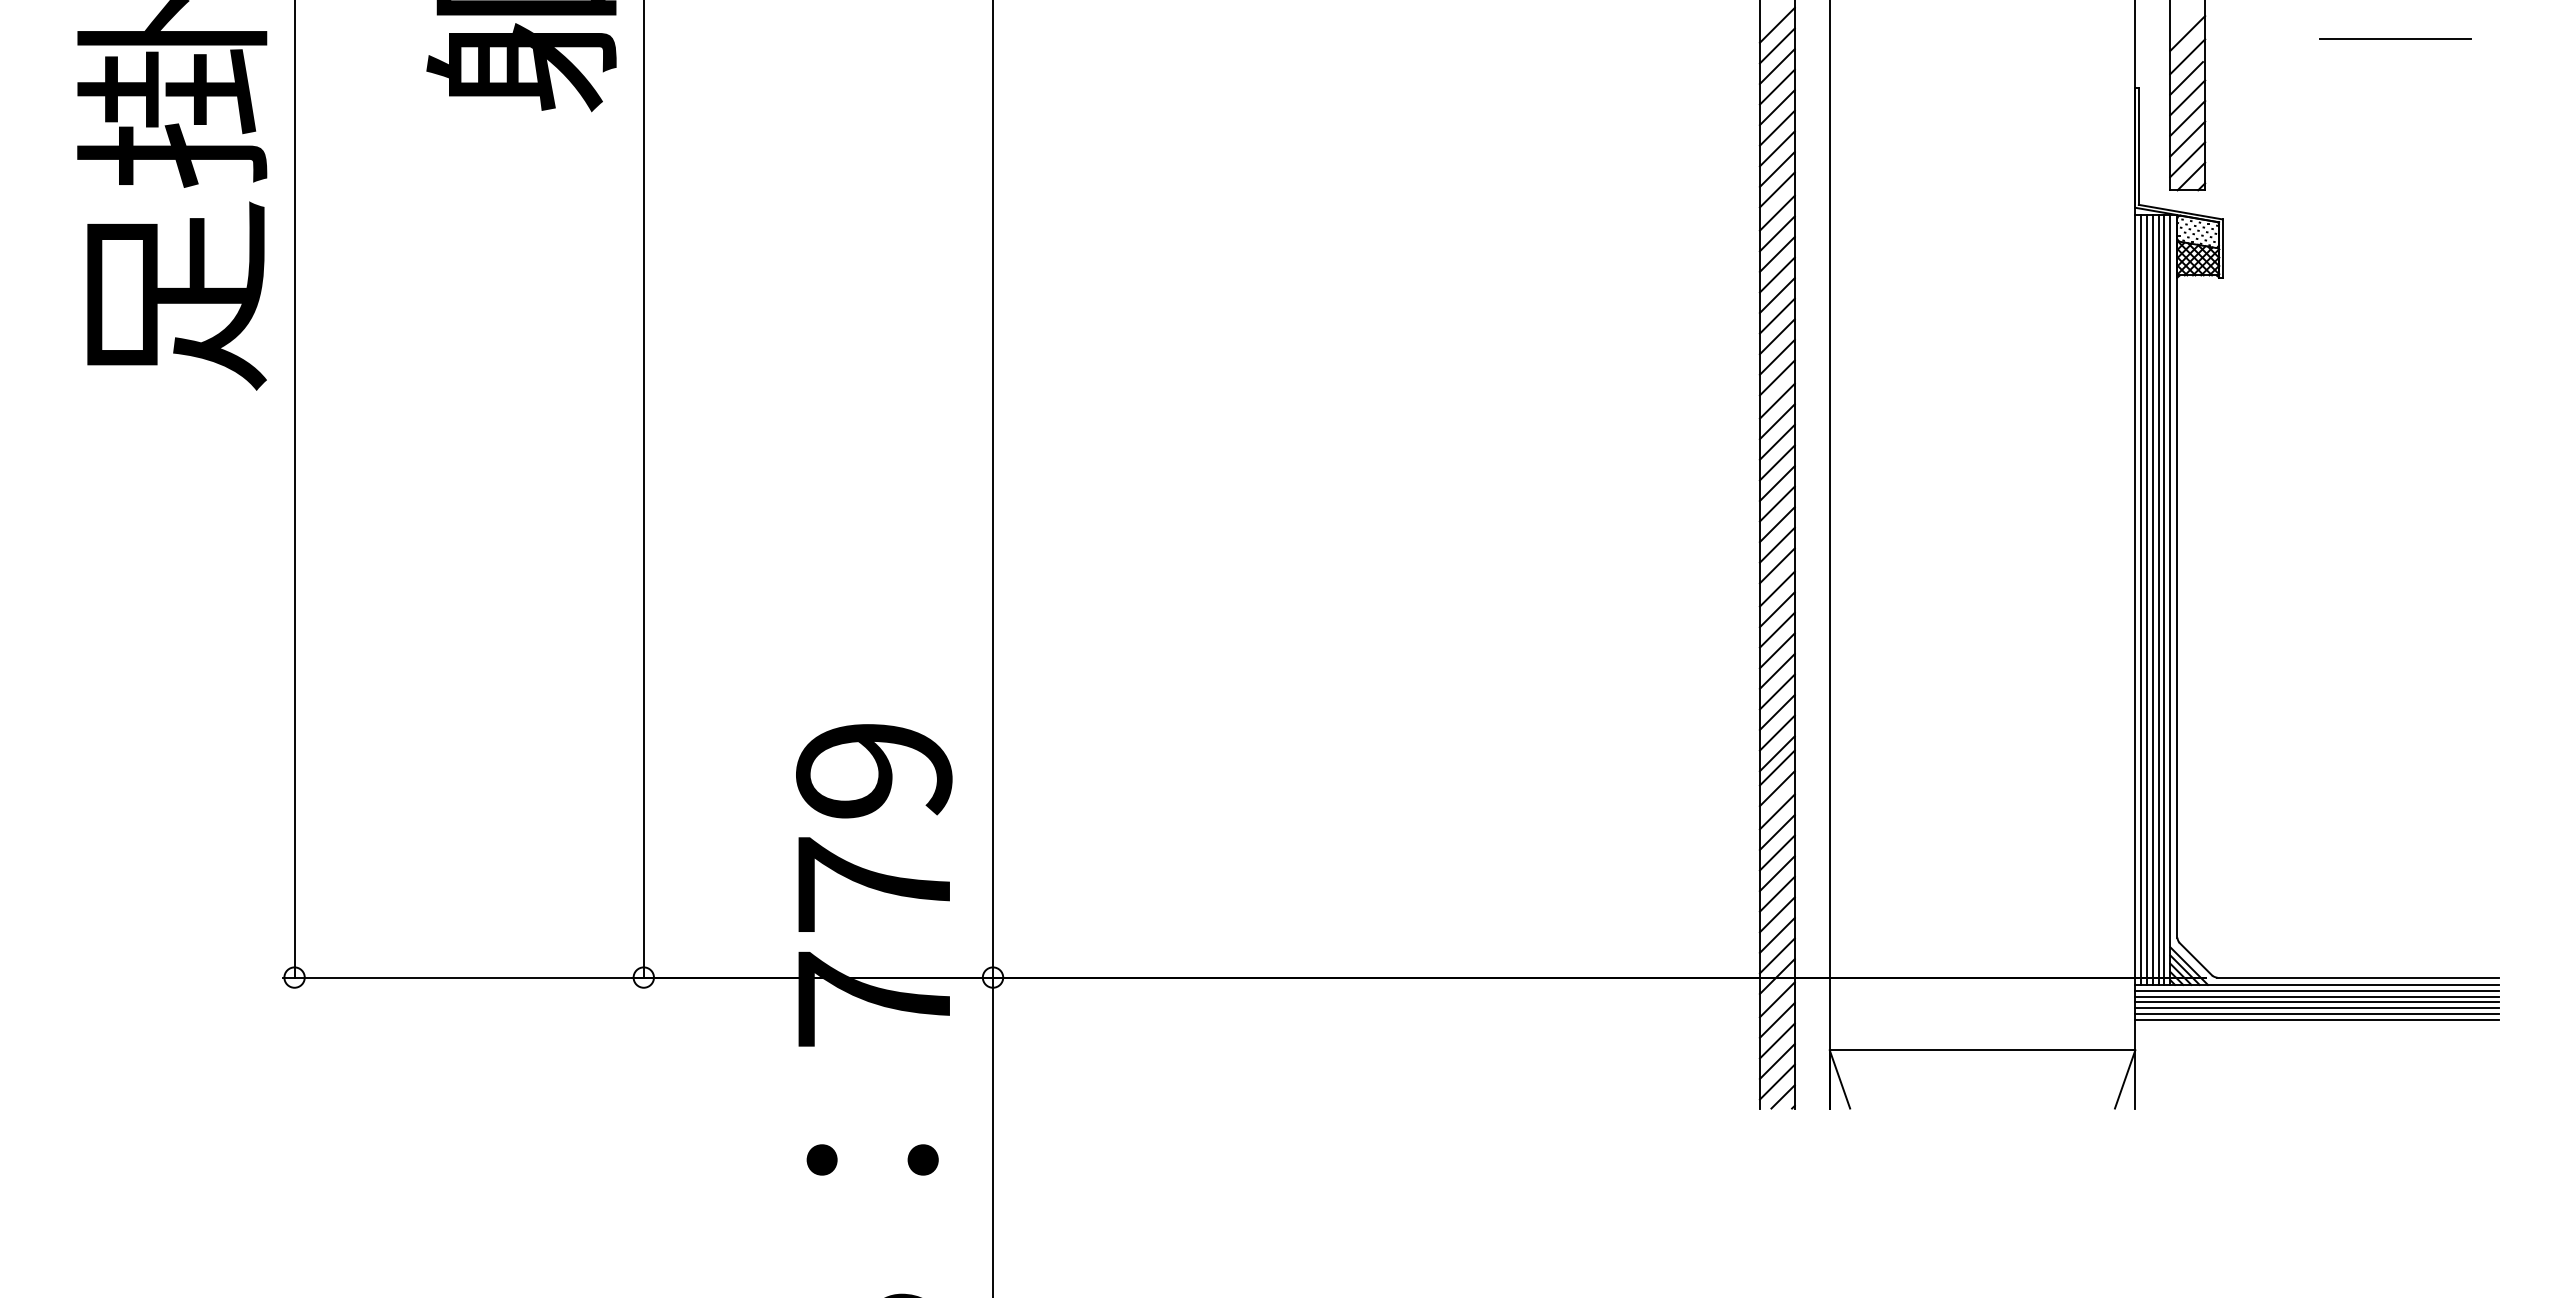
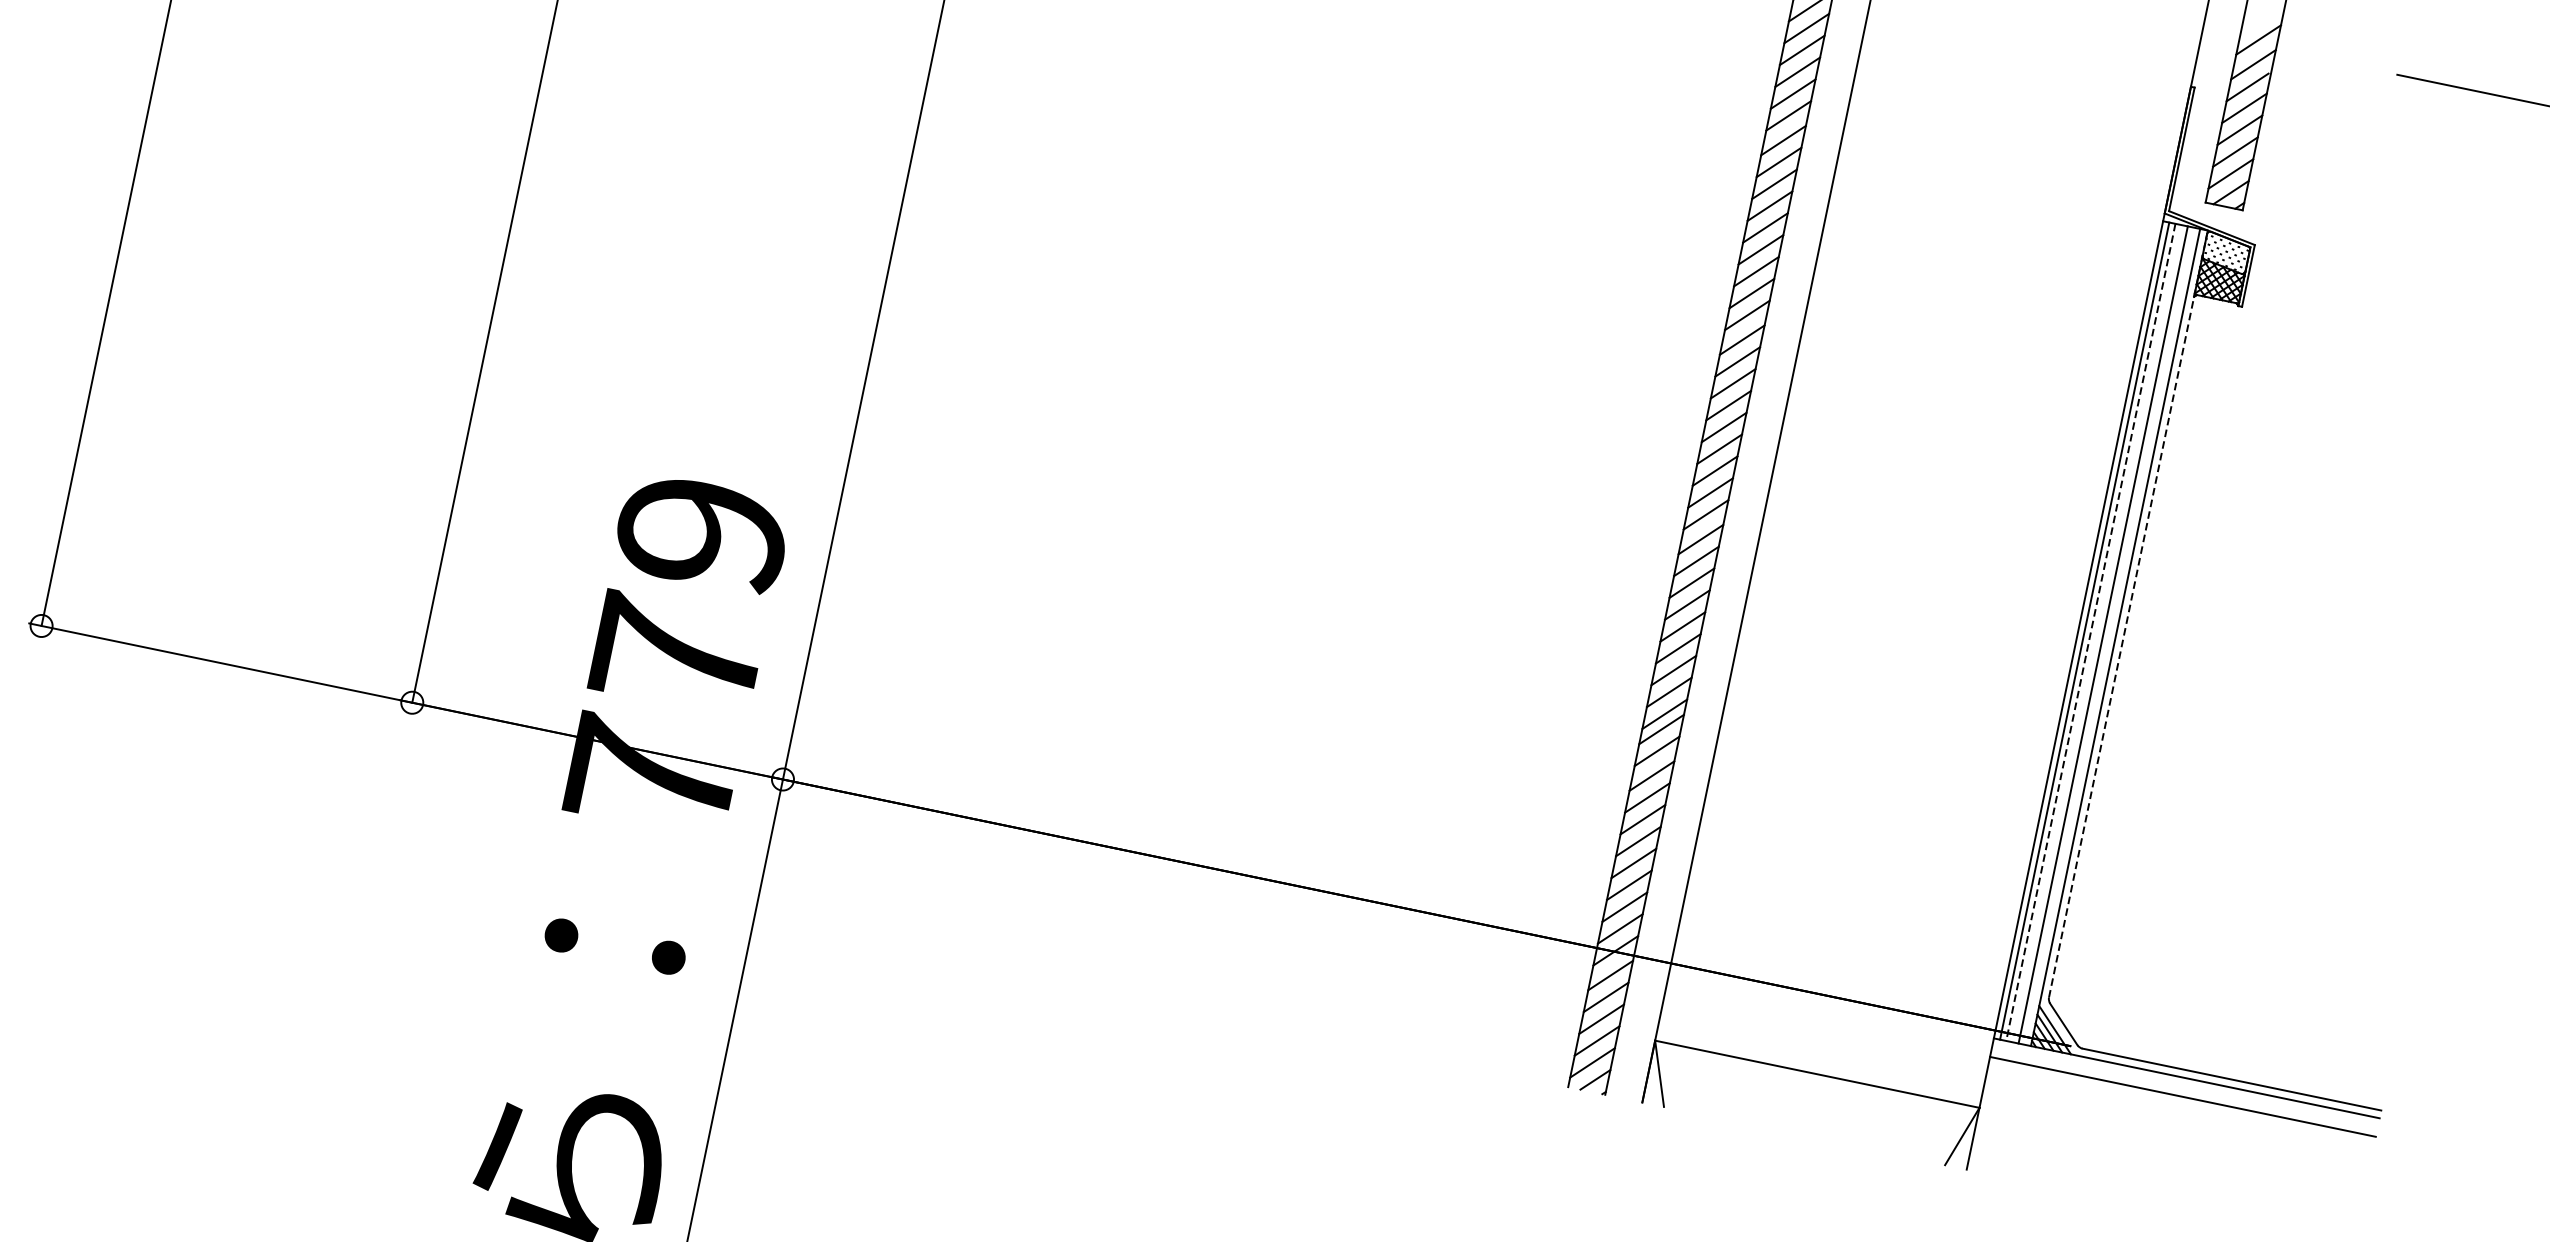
line: (2177, 575) -> (2128, 613), solid -> dashed
line: (2152, 599) -> (2096, 633), removed
line: (2164, 599) -> (2109, 635), removed
line: (2146, 600) -> (2090, 632), solid -> dashed
line: (2316, 990) -> (2184, 1084), removed
line: (2316, 996) -> (2183, 1090), removed
line: (2316, 1008) -> (2181, 1103), removed
line: (2316, 1014) -> (2179, 1109), removed
line: (2316, 1019) -> (2178, 1114), removed

